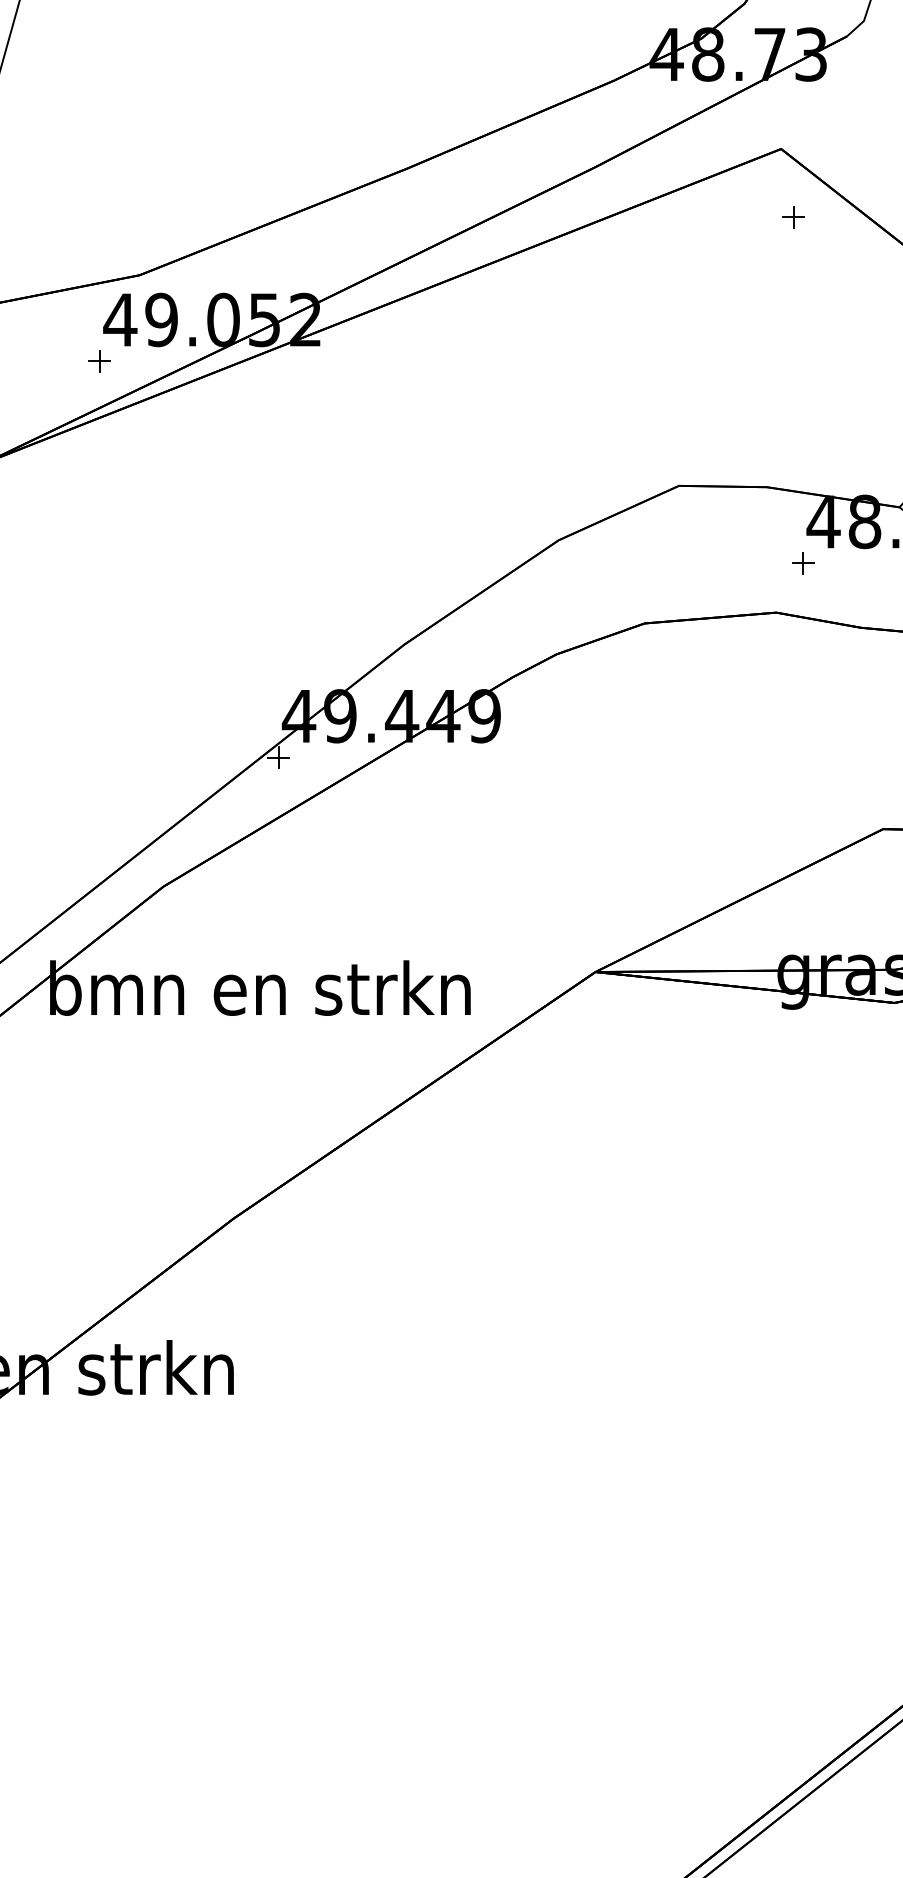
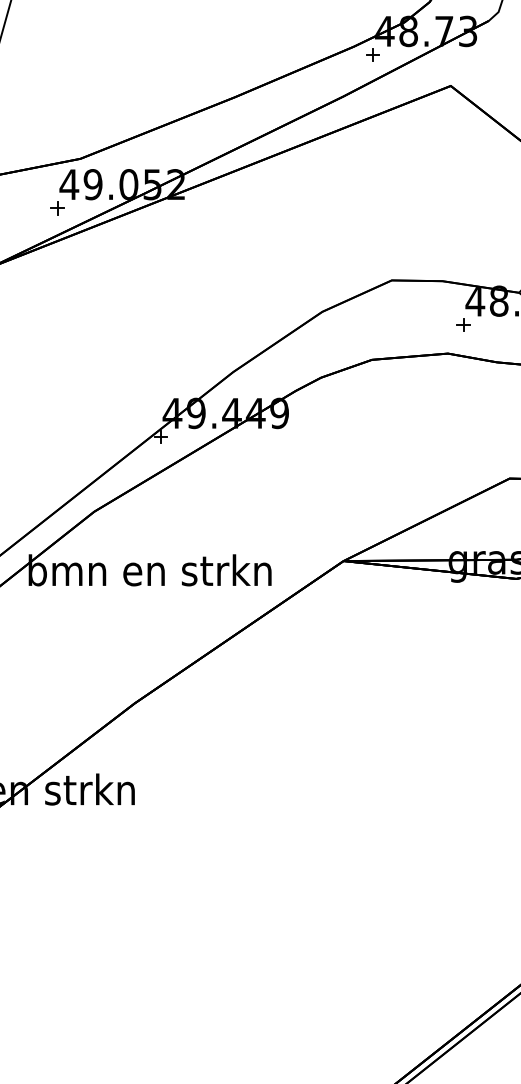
part: (792, 215) -> (372, 54), moved

